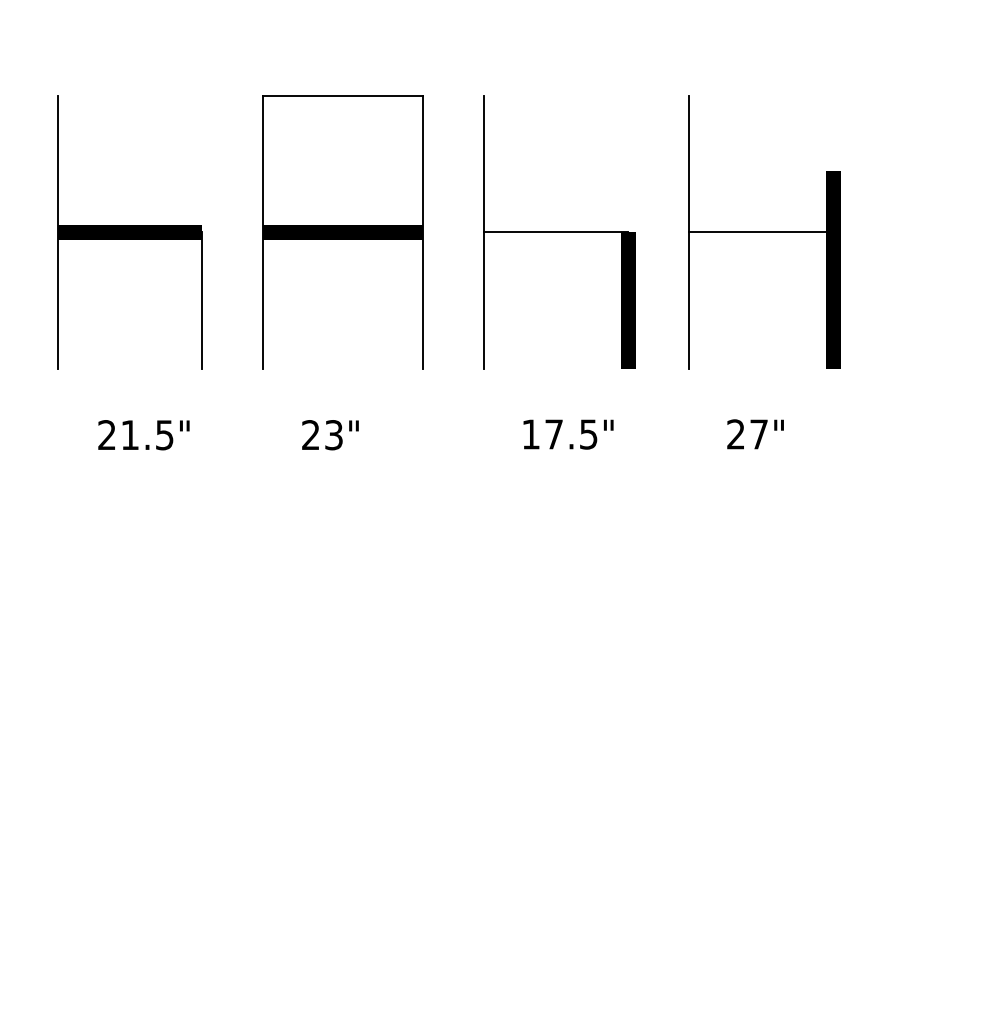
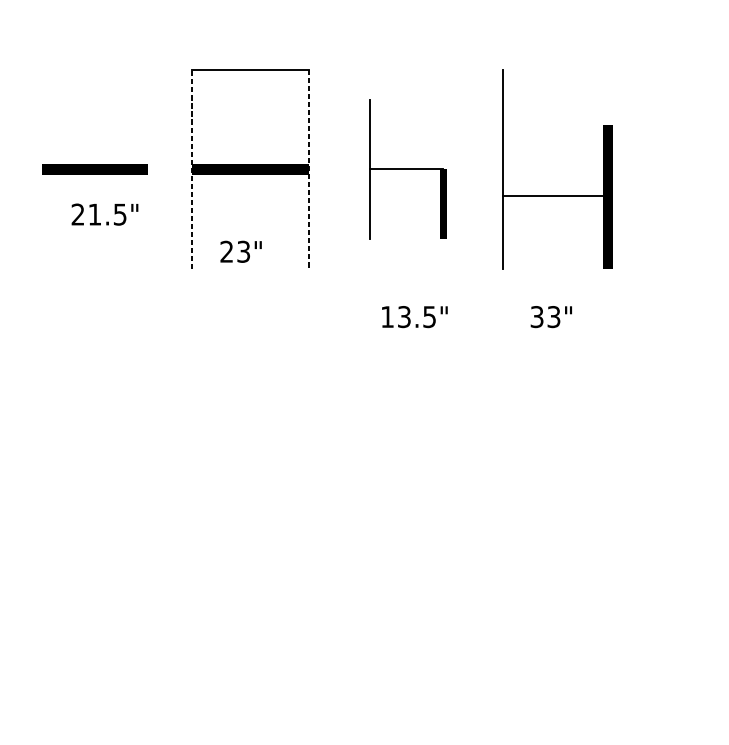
line: (57, 231) -> (41, 168), removed
line: (262, 232) -> (191, 169), solid -> dashed
line: (423, 232) -> (309, 169), solid -> dashed
part: (559, 232) -> (408, 169), size x0.7
line: (760, 232) -> (554, 196), moved
line: (202, 300) -> (147, 219), removed
text: (553, 434) -> (403, 317), 17.5" -> 13.5"
text: (747, 434) -> (545, 317), 27" -> 33"
text: (143, 435) -> (104, 214), moved
text: (330, 435) -> (241, 252), moved

